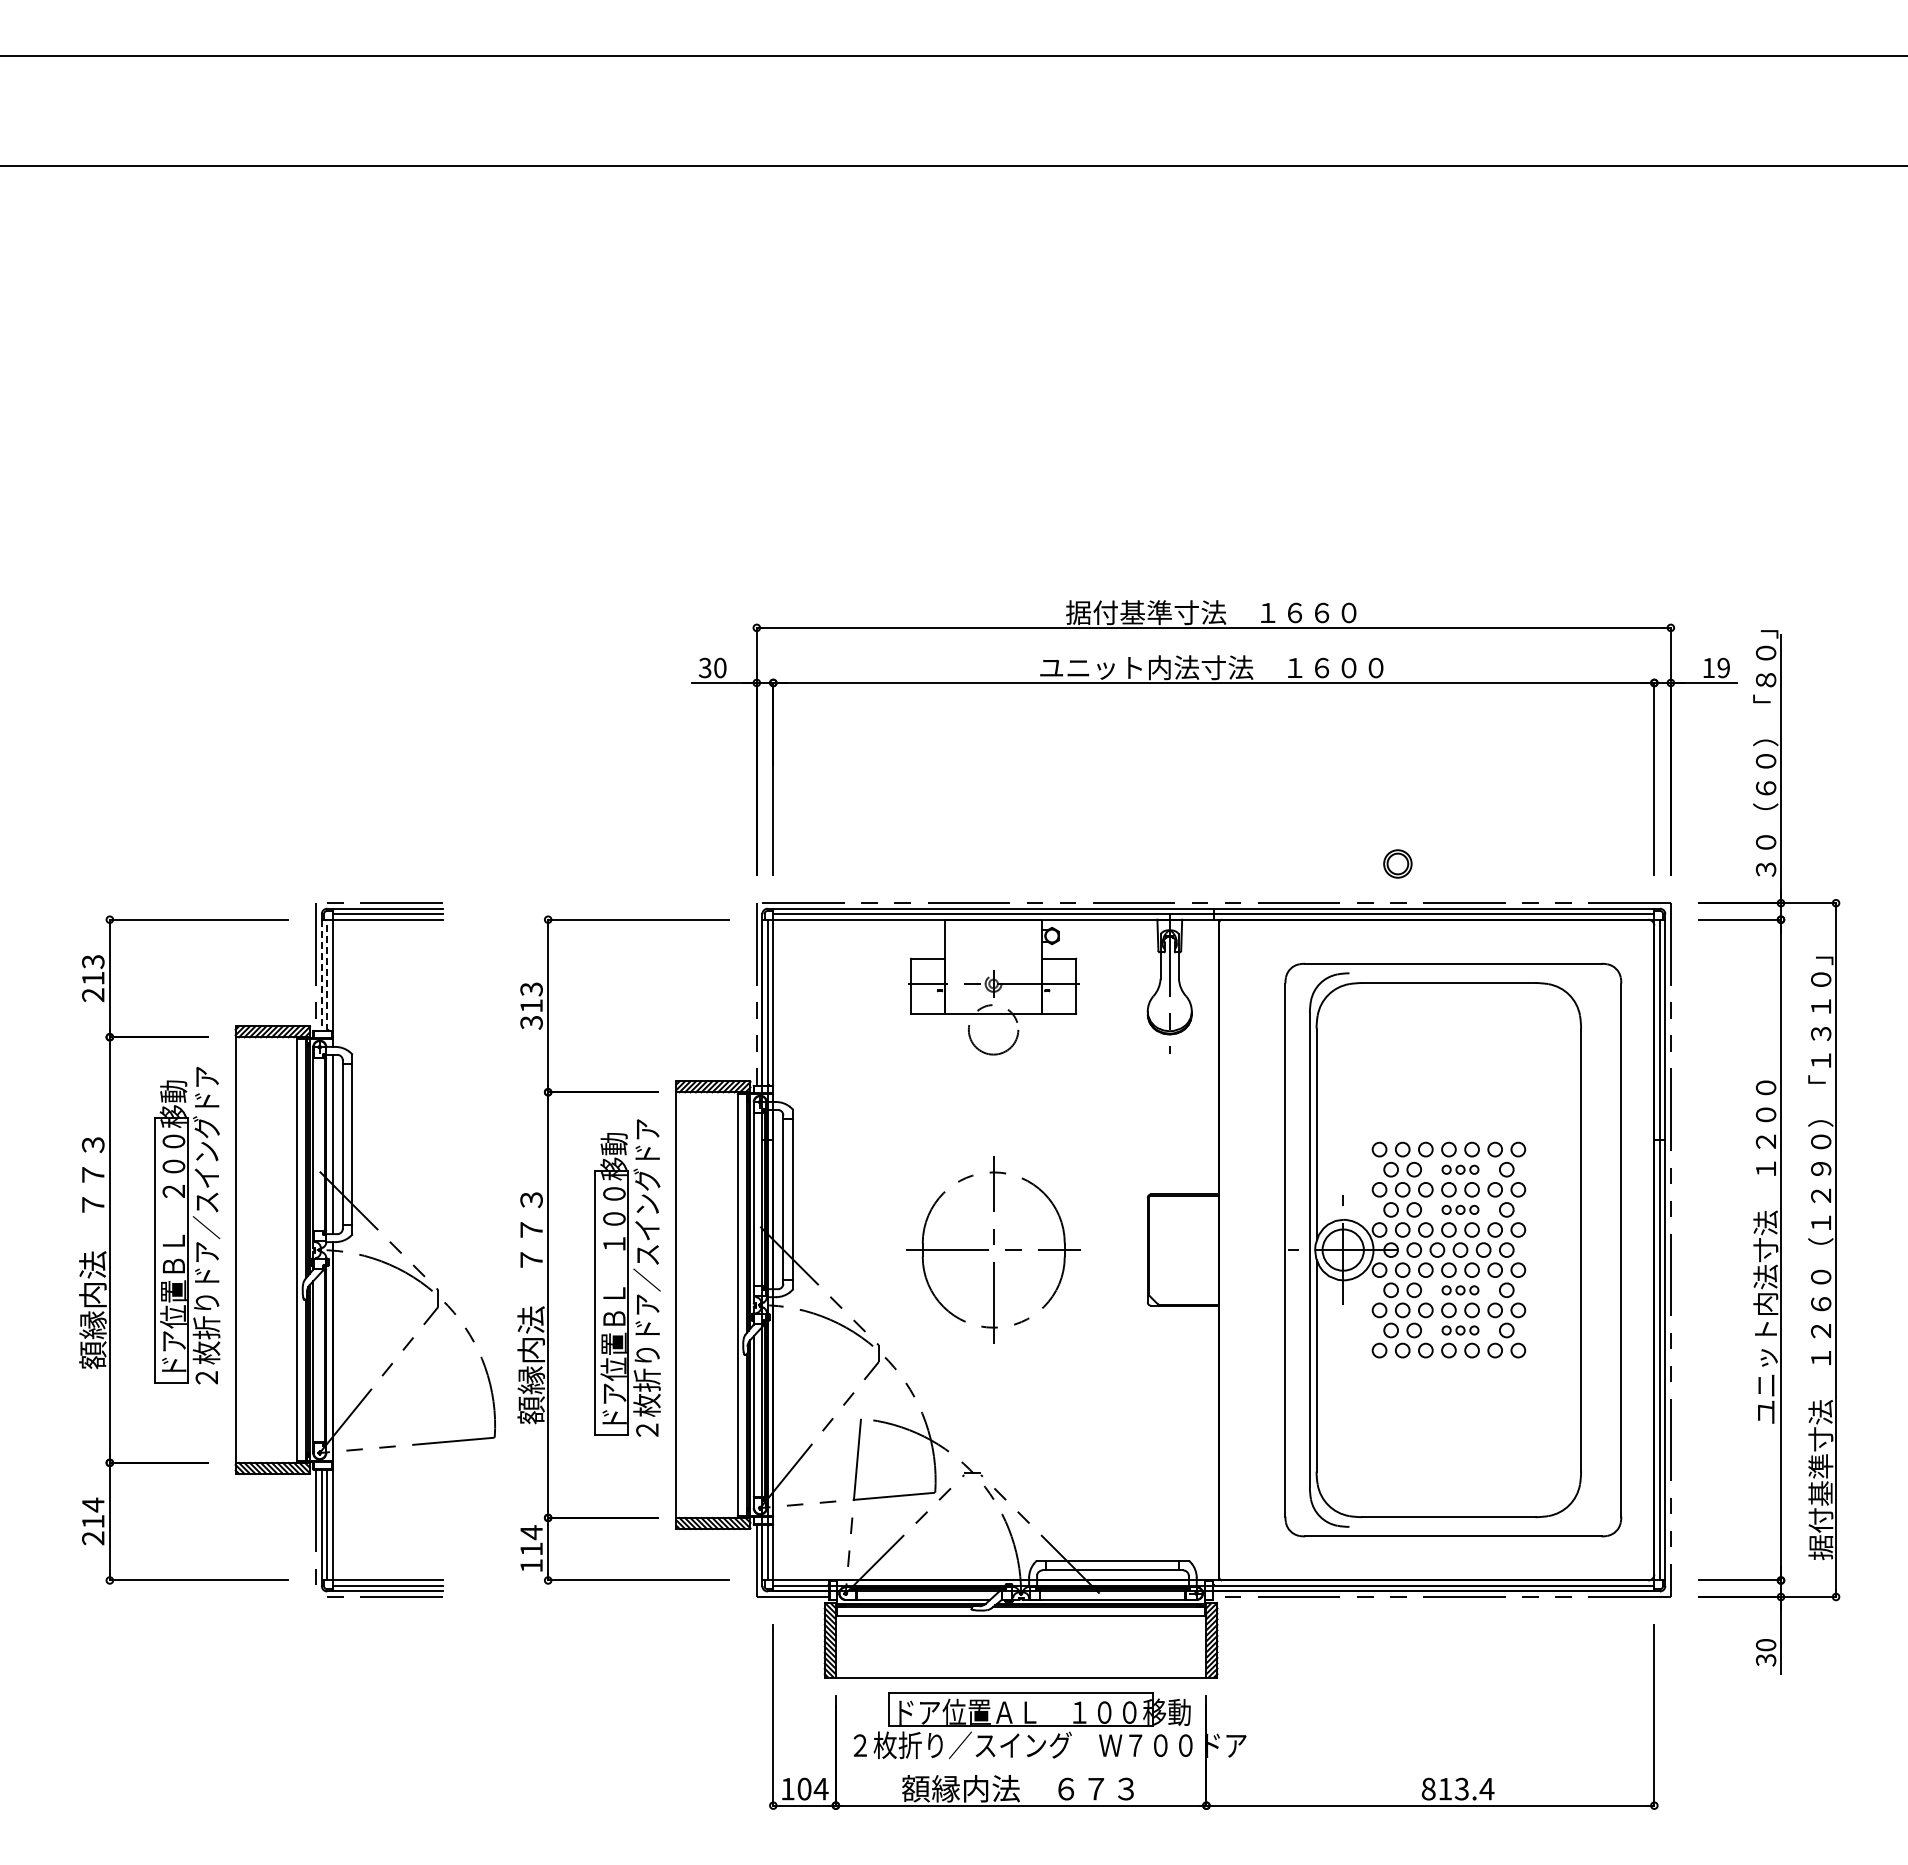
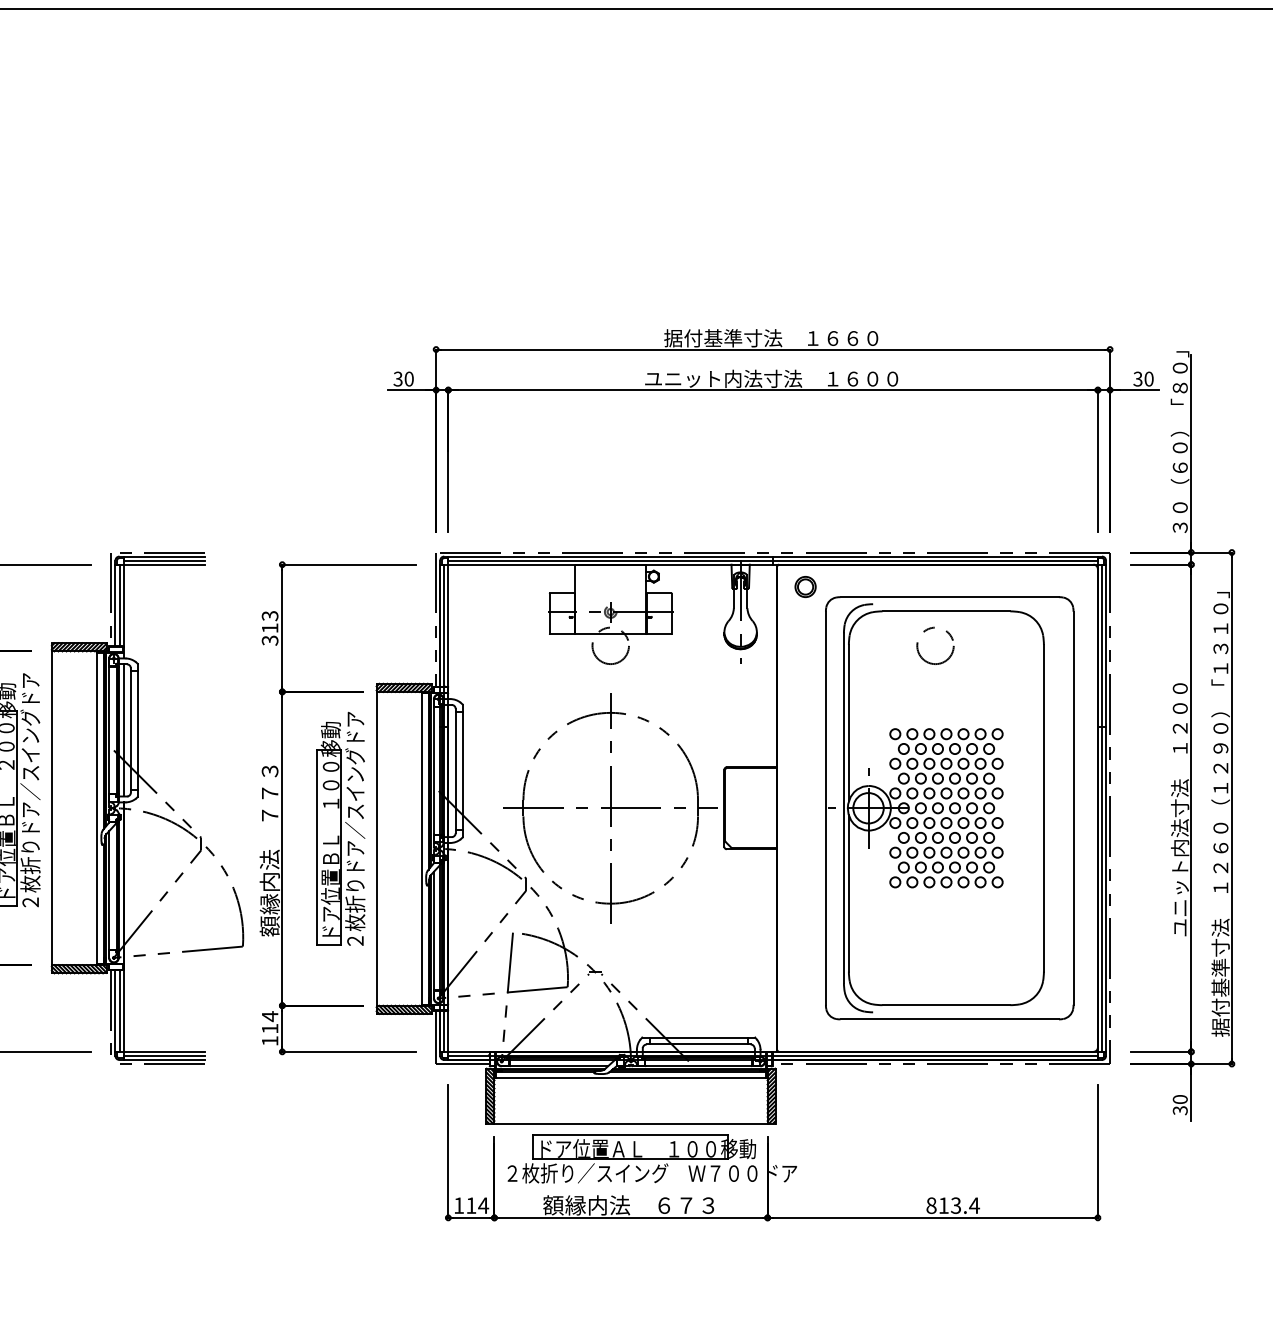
text: (1715, 667) -> (1143, 378), 19 -> 30
part: (1397, 863) -> (805, 586), moved
line: (327, 974) -> (119, 605), dashed -> solid
line: (321, 975) -> (115, 605), dashed -> solid
circle: (1433, 1029) -> (935, 645), added
part: (1460, 1169) -> (954, 748), size x1.67
part: (1460, 1209) -> (954, 778), size x1.67
part: (993, 1249) -> (610, 807), size x1.67
part: (1460, 1290) -> (954, 838), size x1.67
part: (1460, 1330) -> (954, 867), size x1.67
text: (804, 1788) -> (471, 1205), 104 -> 114

